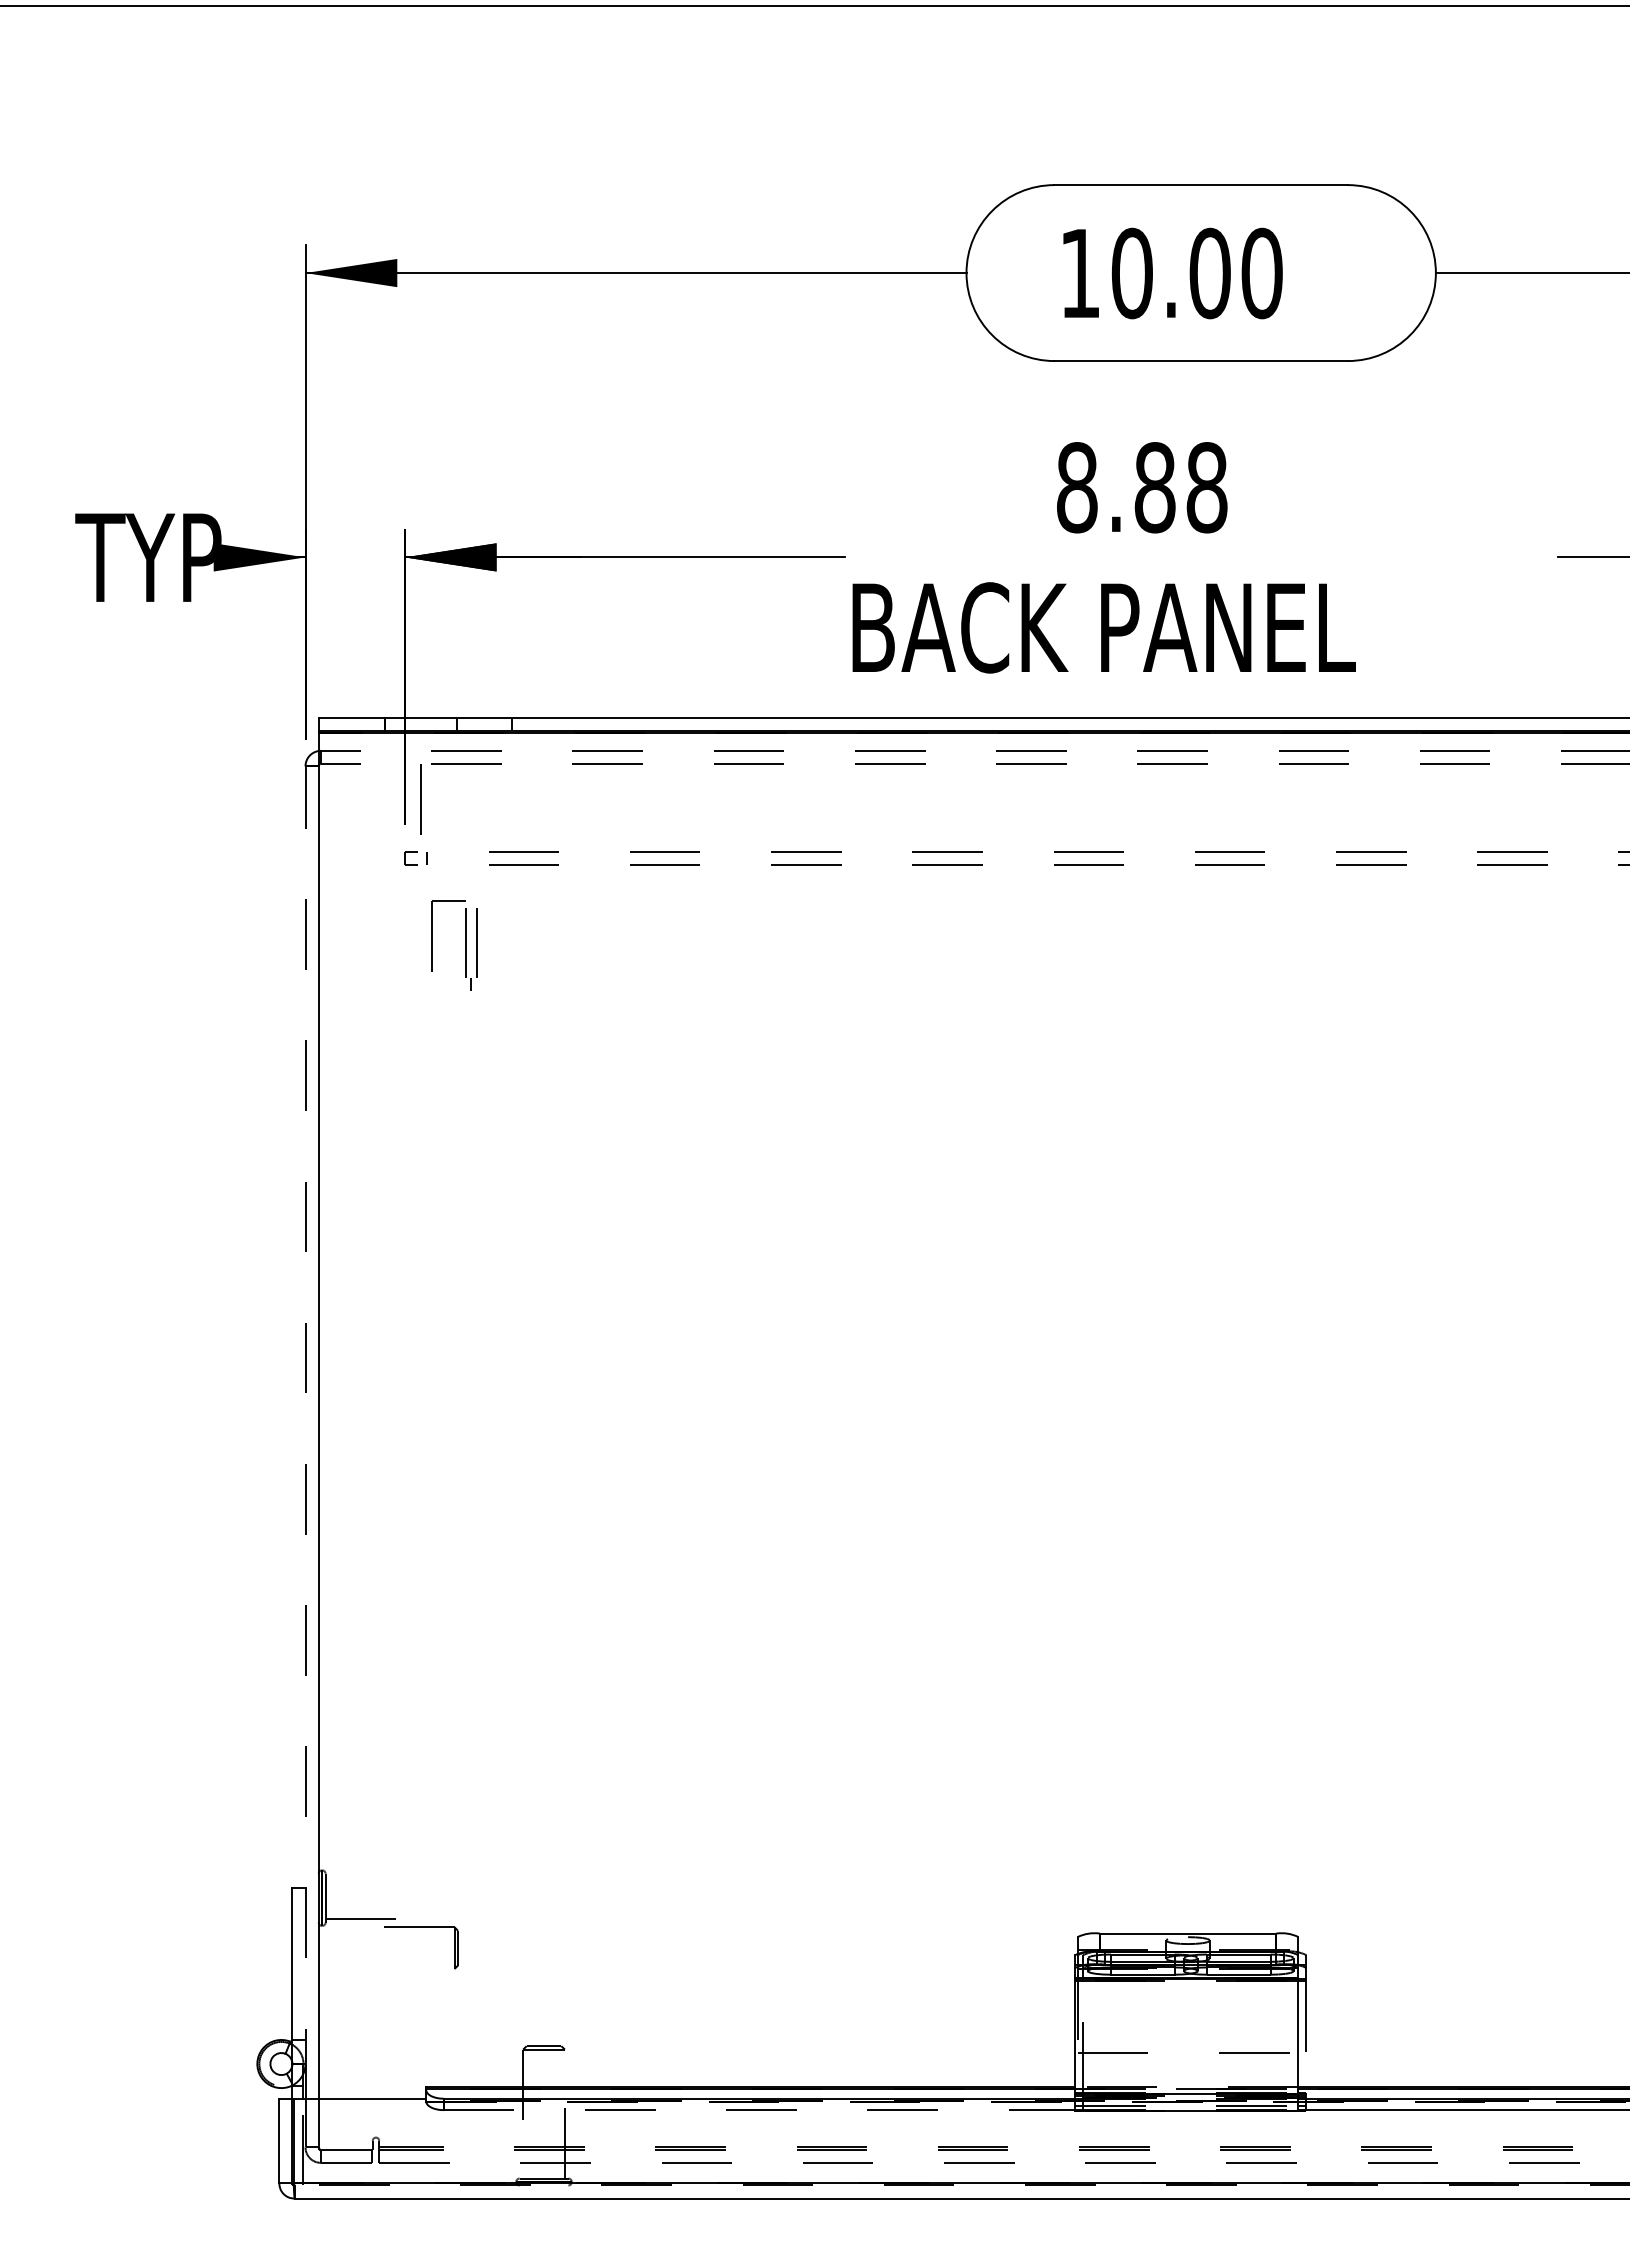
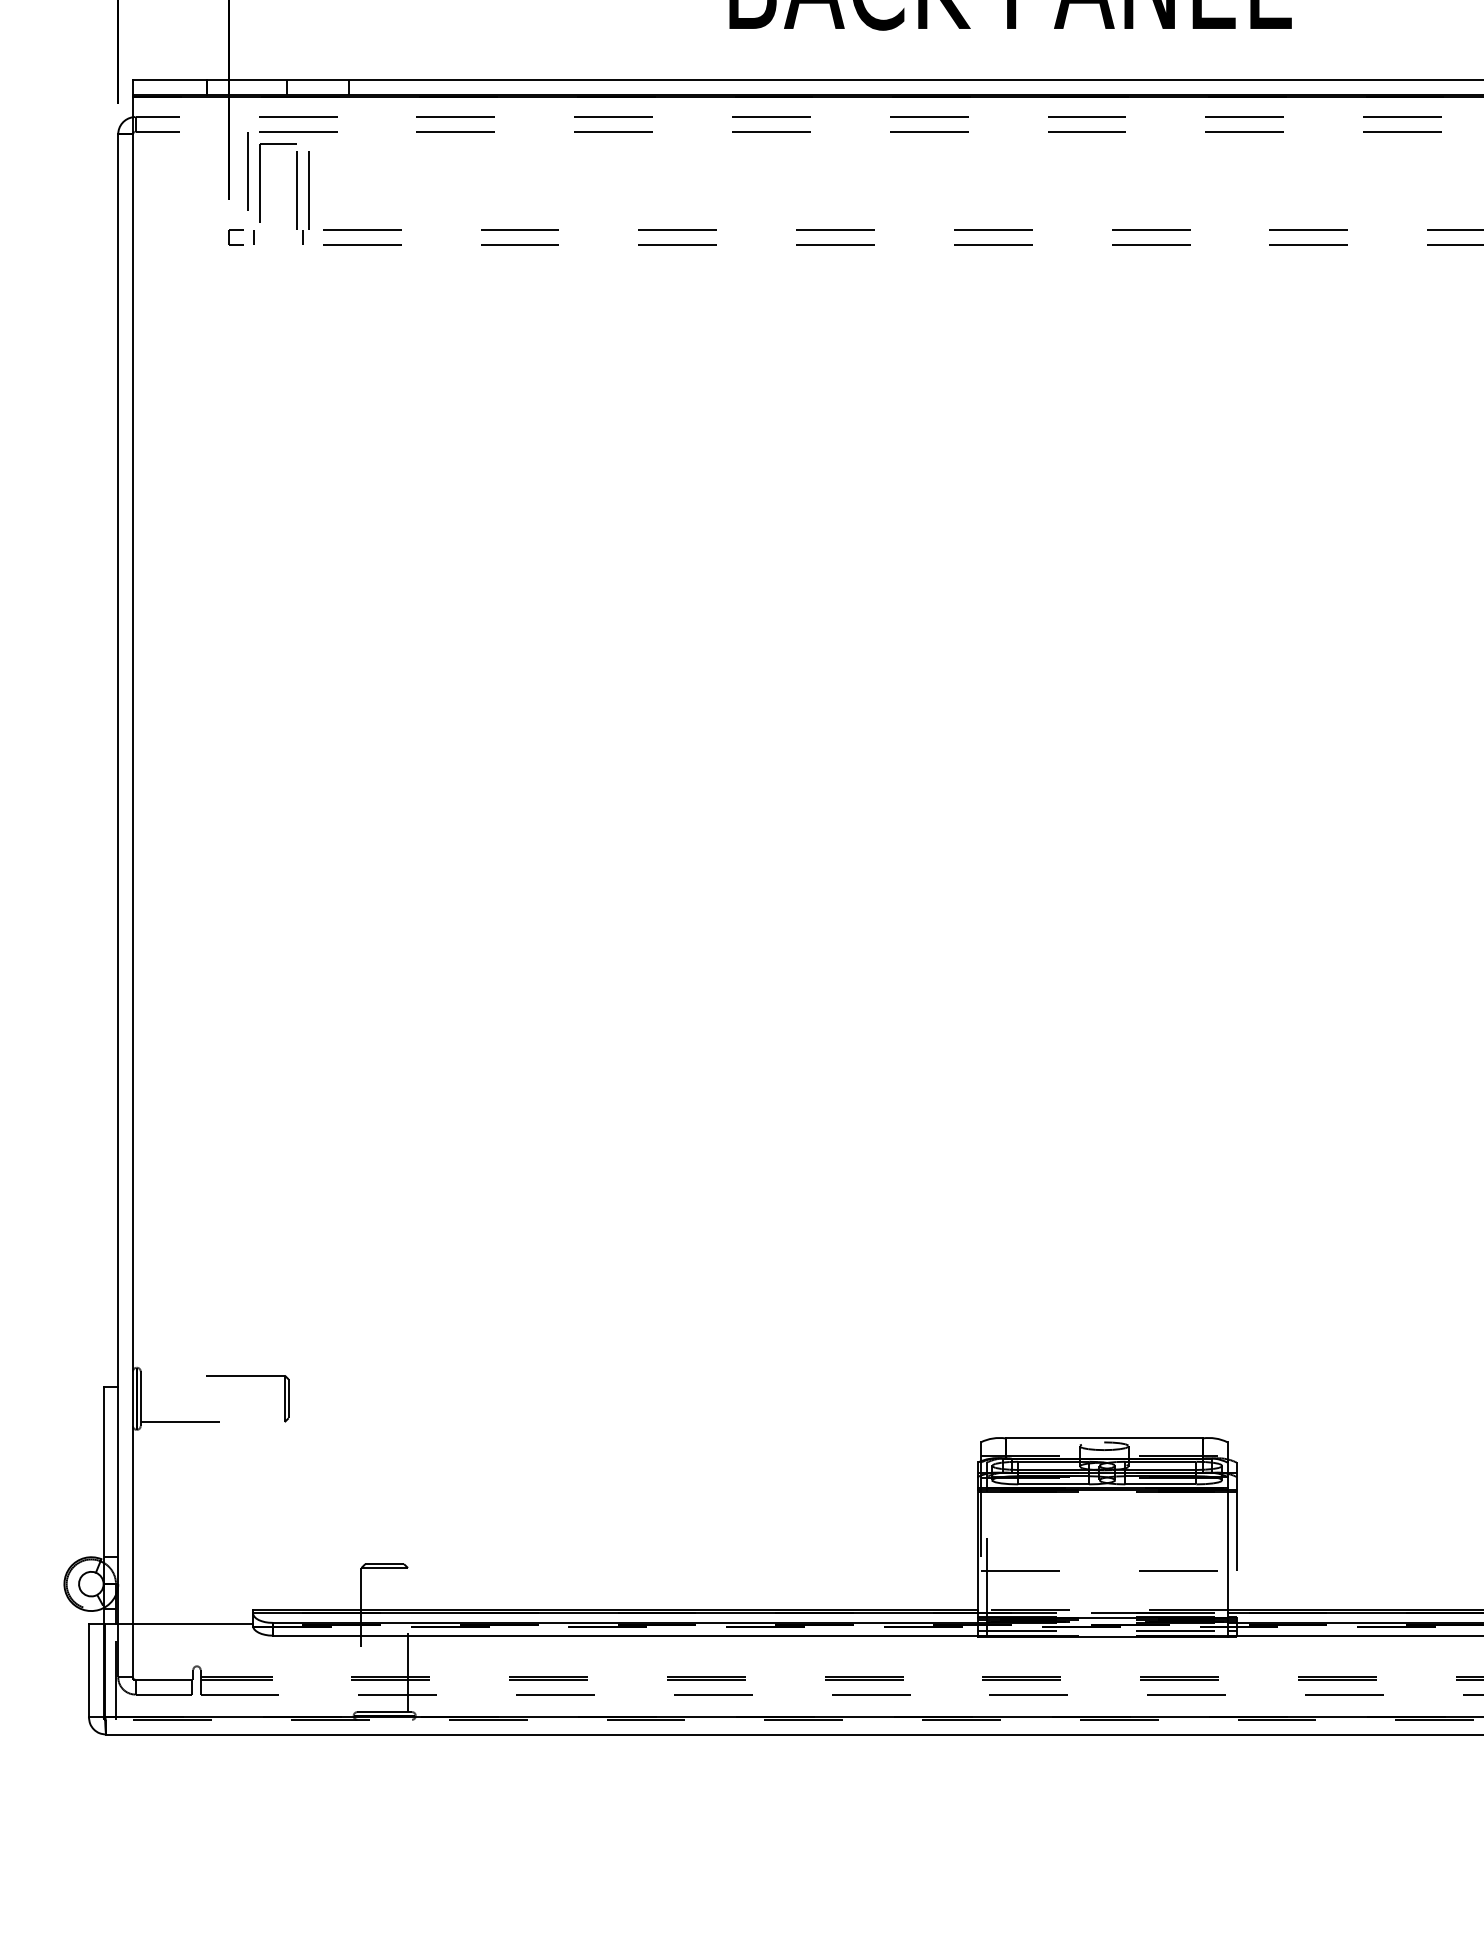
part: (465, 945) -> (296, 193), moved
line: (305, 1432) -> (118, 878), dashed -> solid
part: (421, 1927) -> (247, 1375), moved
line: (759, 2110) -> (625, 1636), dashed -> solid

